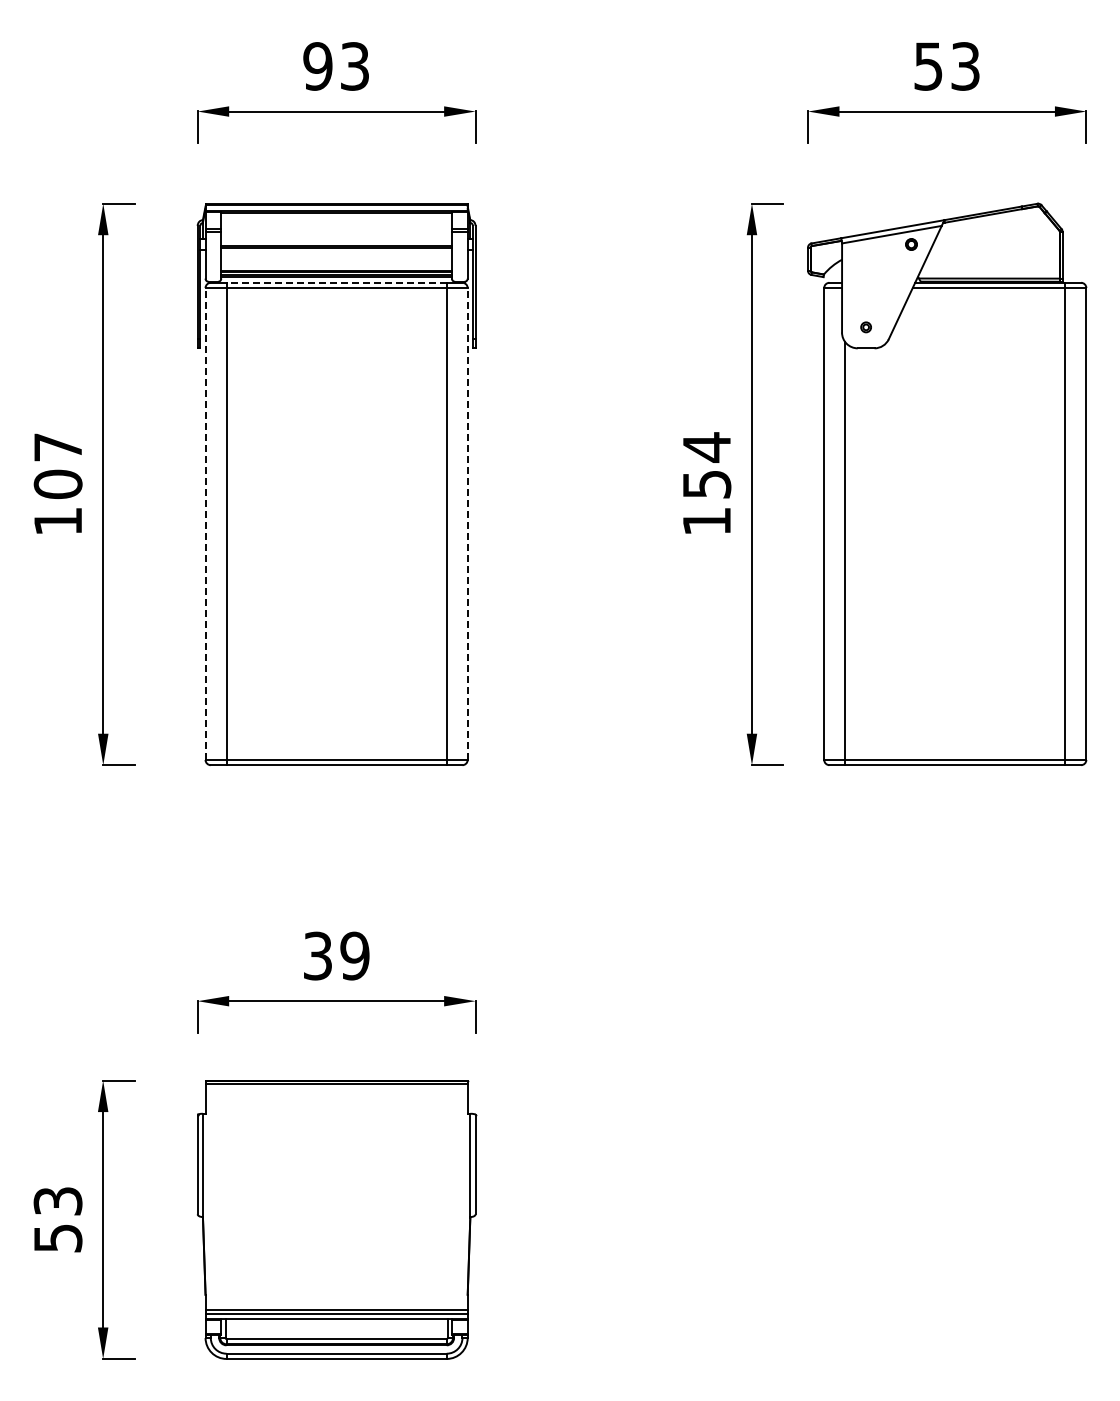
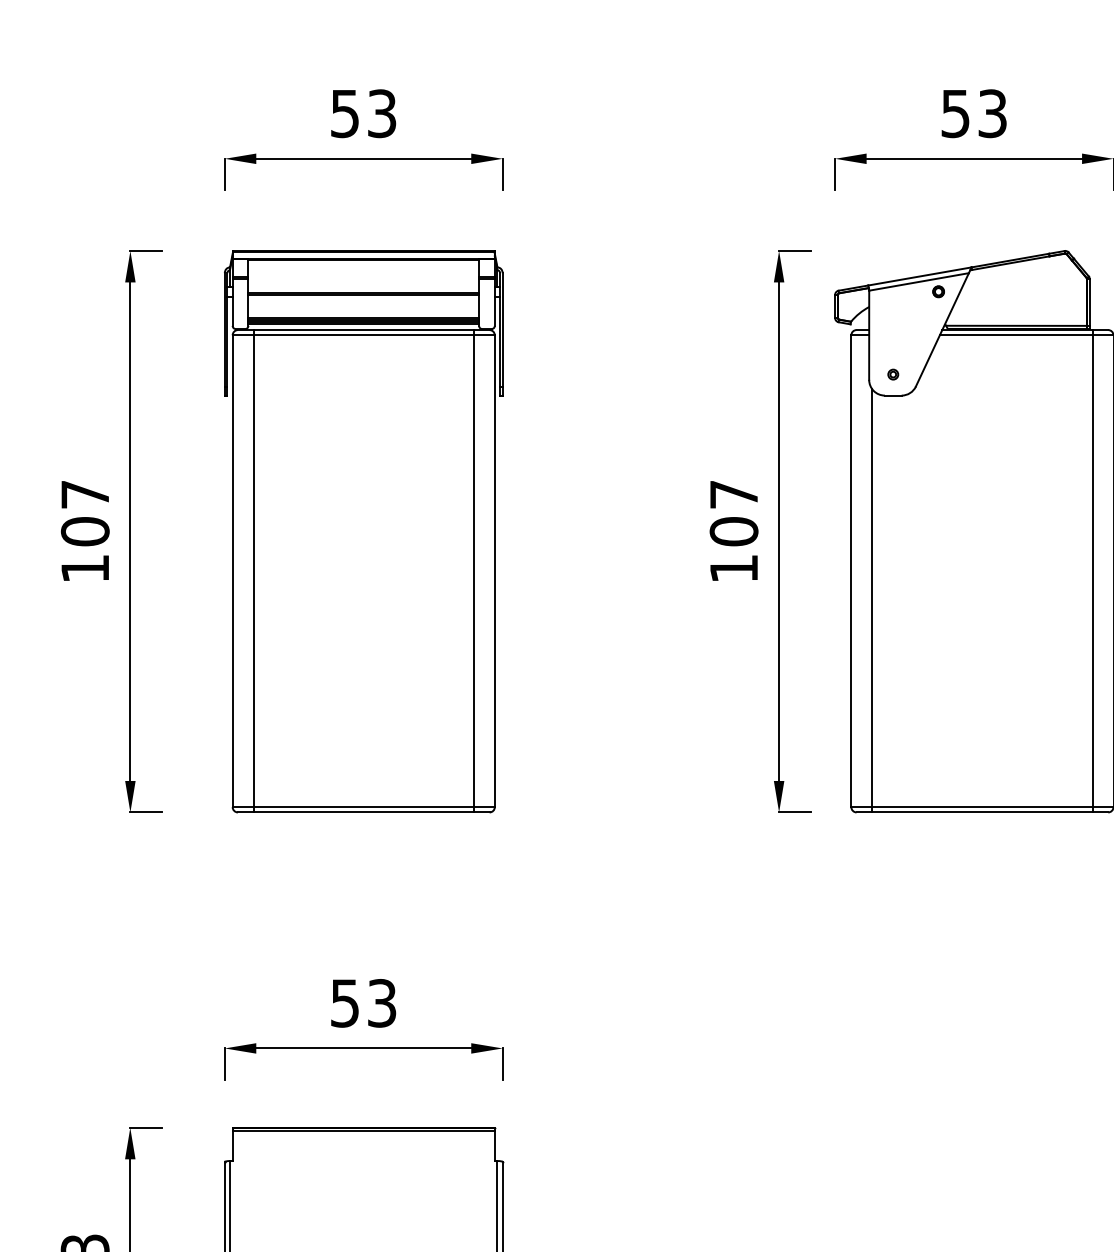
text: (317, 66) -> (344, 113), 93 -> 53
line: (336, 282) -> (363, 329), dashed -> solid
text: (706, 465) -> (733, 512), 154 -> 107
line: (205, 524) -> (232, 571), dashed -> solid
line: (467, 524) -> (494, 571), dashed -> solid
text: (336, 955) -> (363, 1002), 39 -> 53

